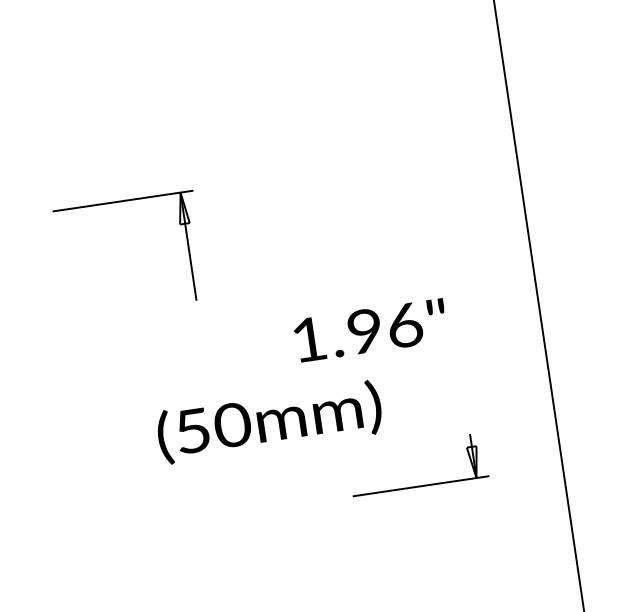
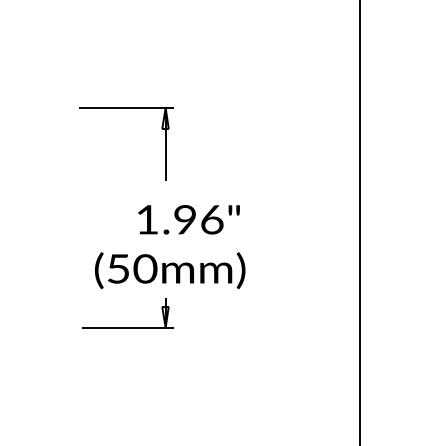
part: (122, 202) -> (126, 108), moved
text: (369, 330) -> (188, 219), moved
part: (420, 485) -> (127, 327), moved

